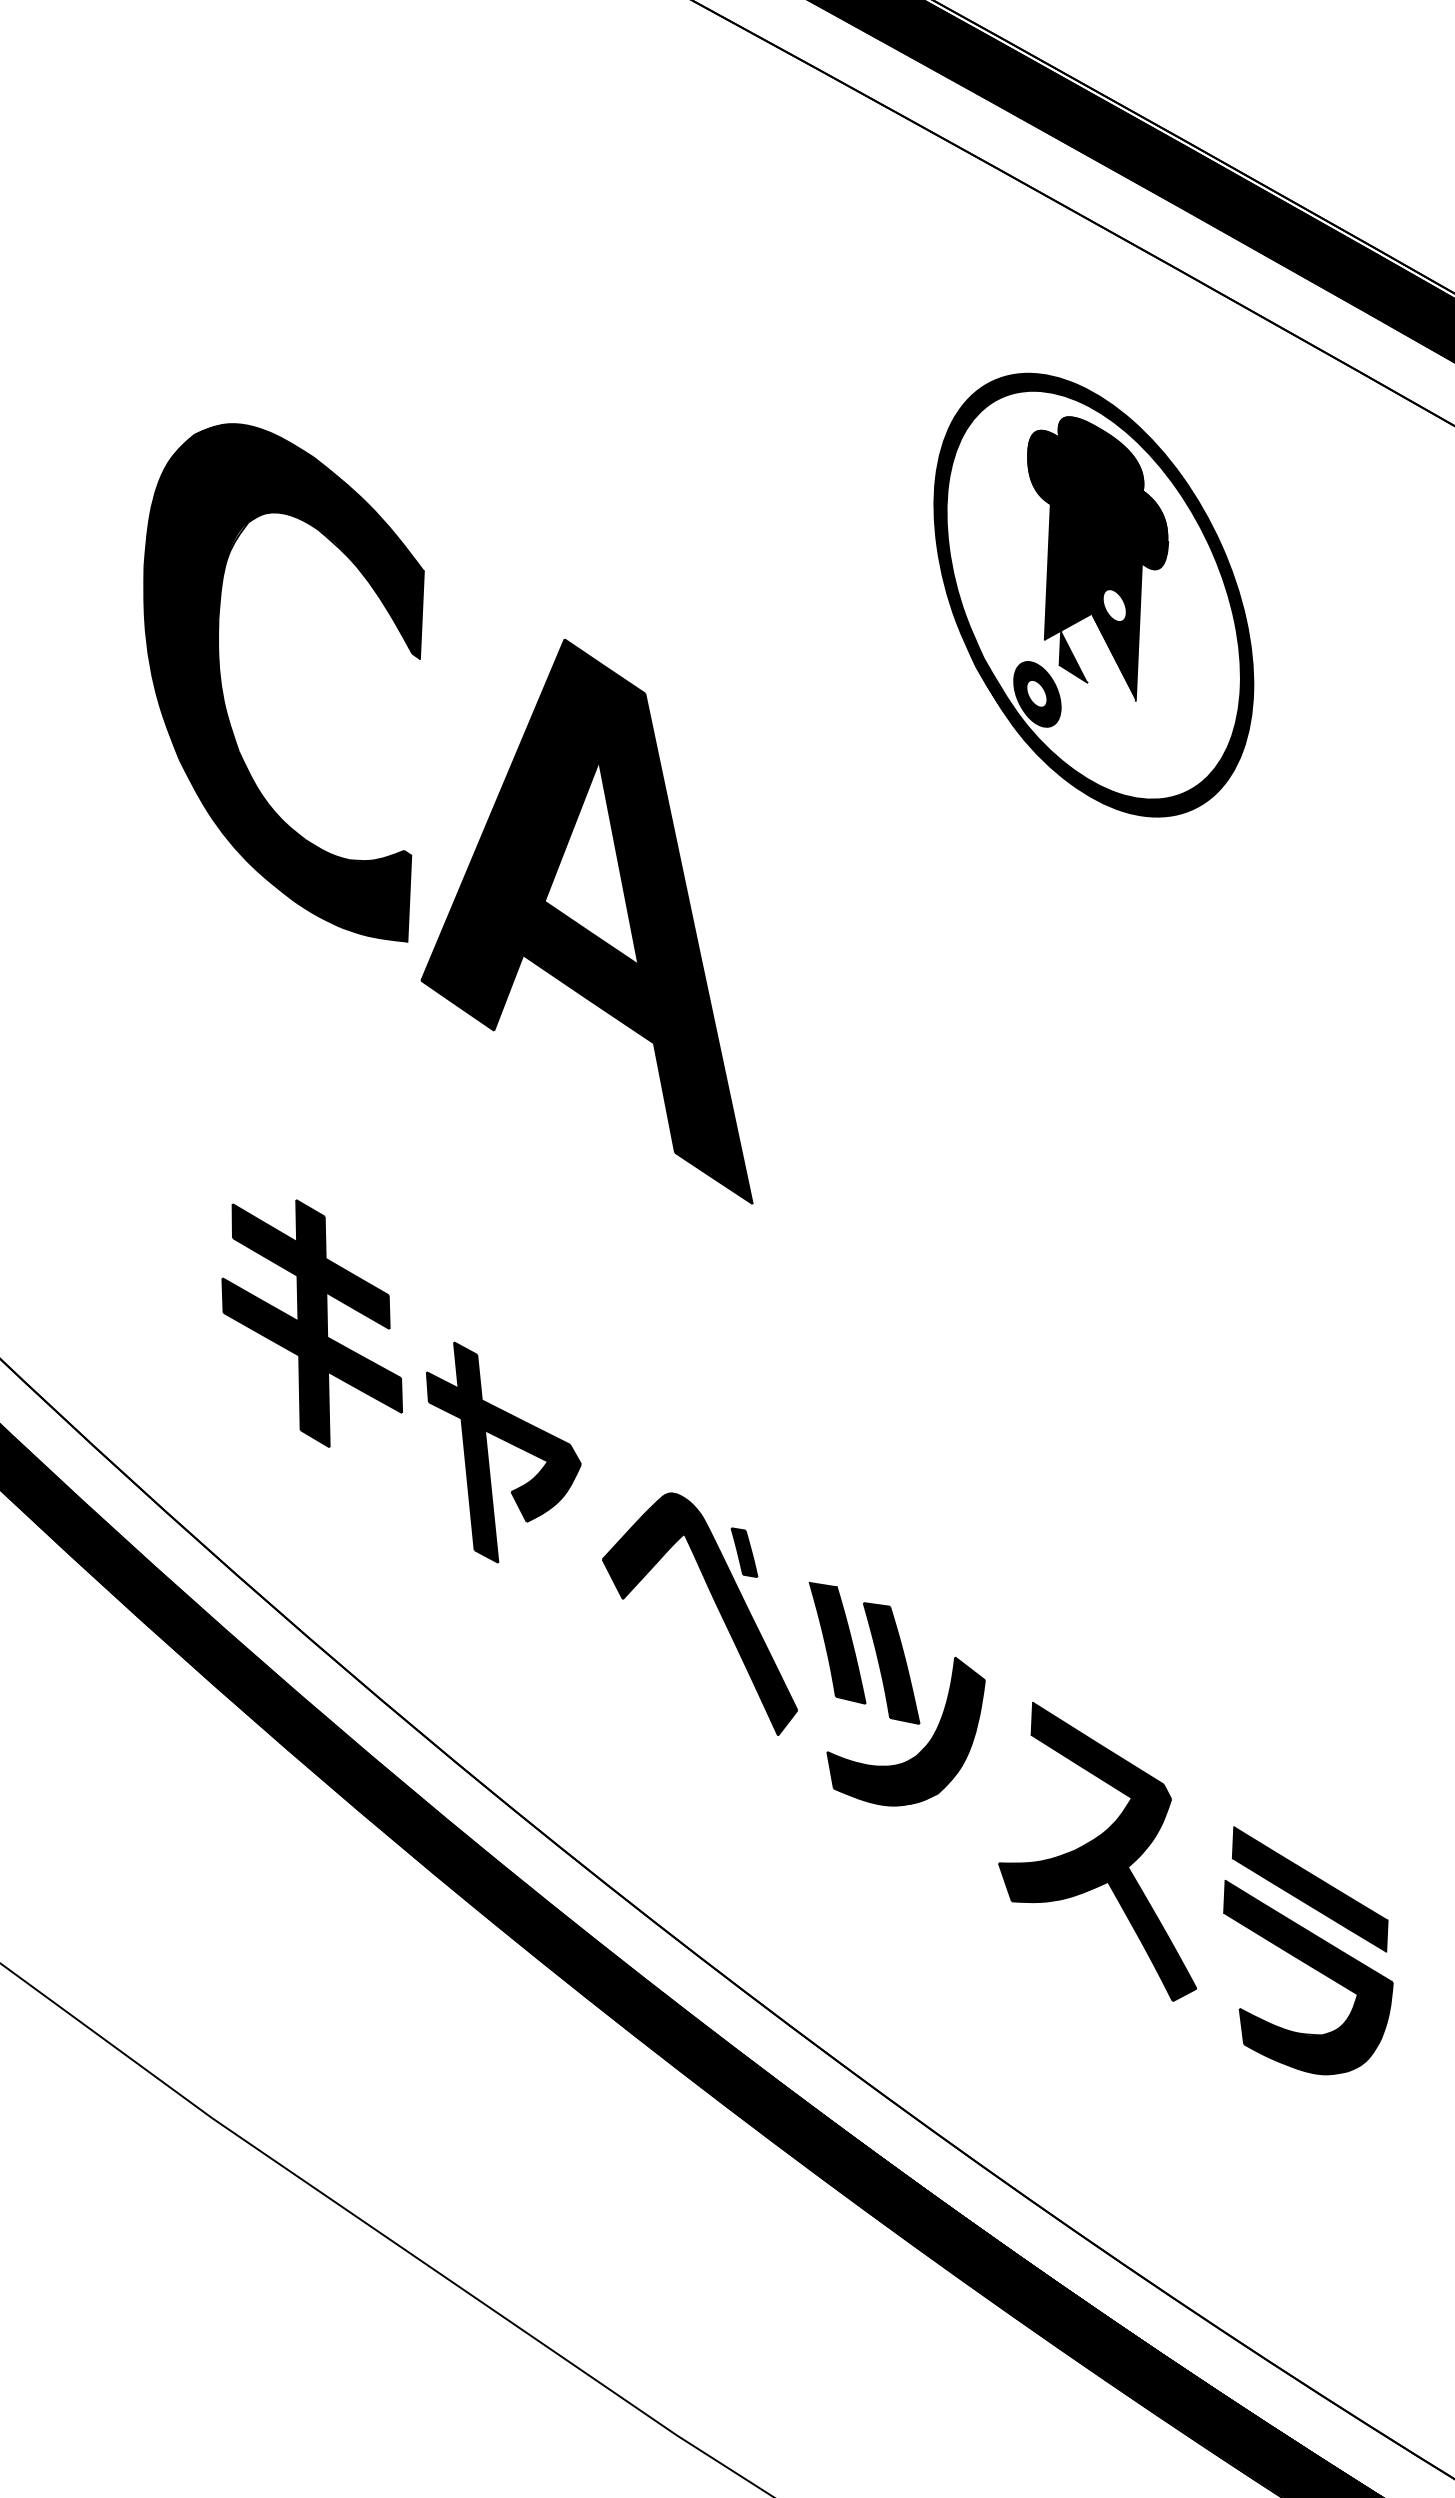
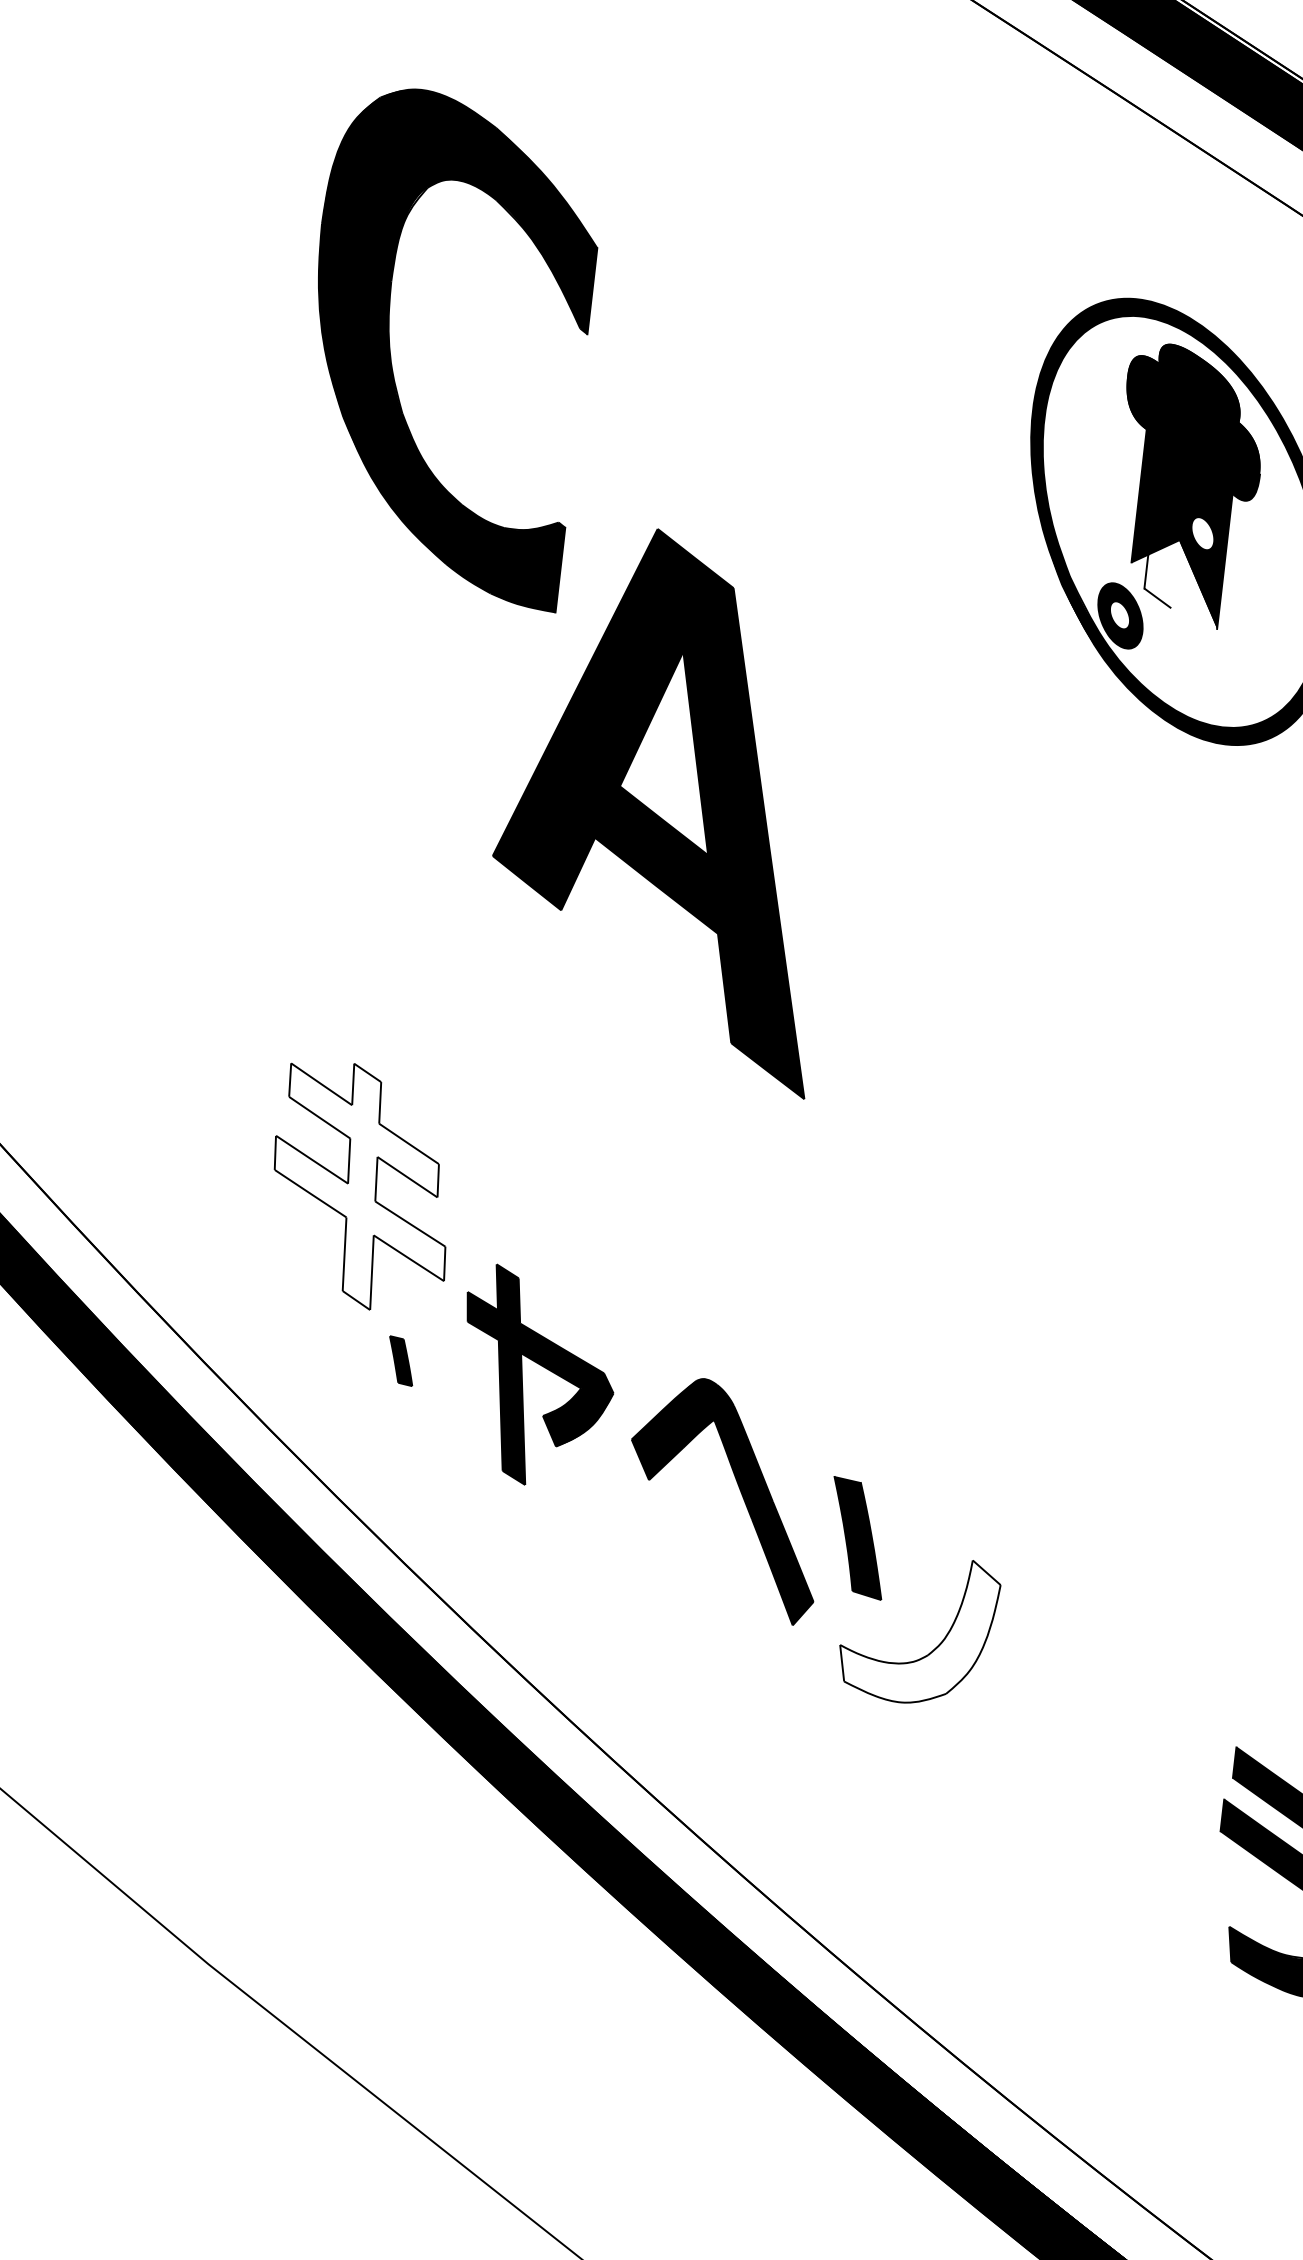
fill: (1073, 656) -> (1158, 581), removed
part: (223, 692) -> (391, 353), moved
fill: (312, 1323) -> (361, 1186), removed
part: (507, 1442) -> (542, 1366), moved
part: (744, 1552) -> (401, 1360), moved
part: (891, 1663) -> (909, 1562), removed
fill: (905, 1731) -> (918, 1630), removed
part: (1097, 1851) -> (1099, 1761), removed

